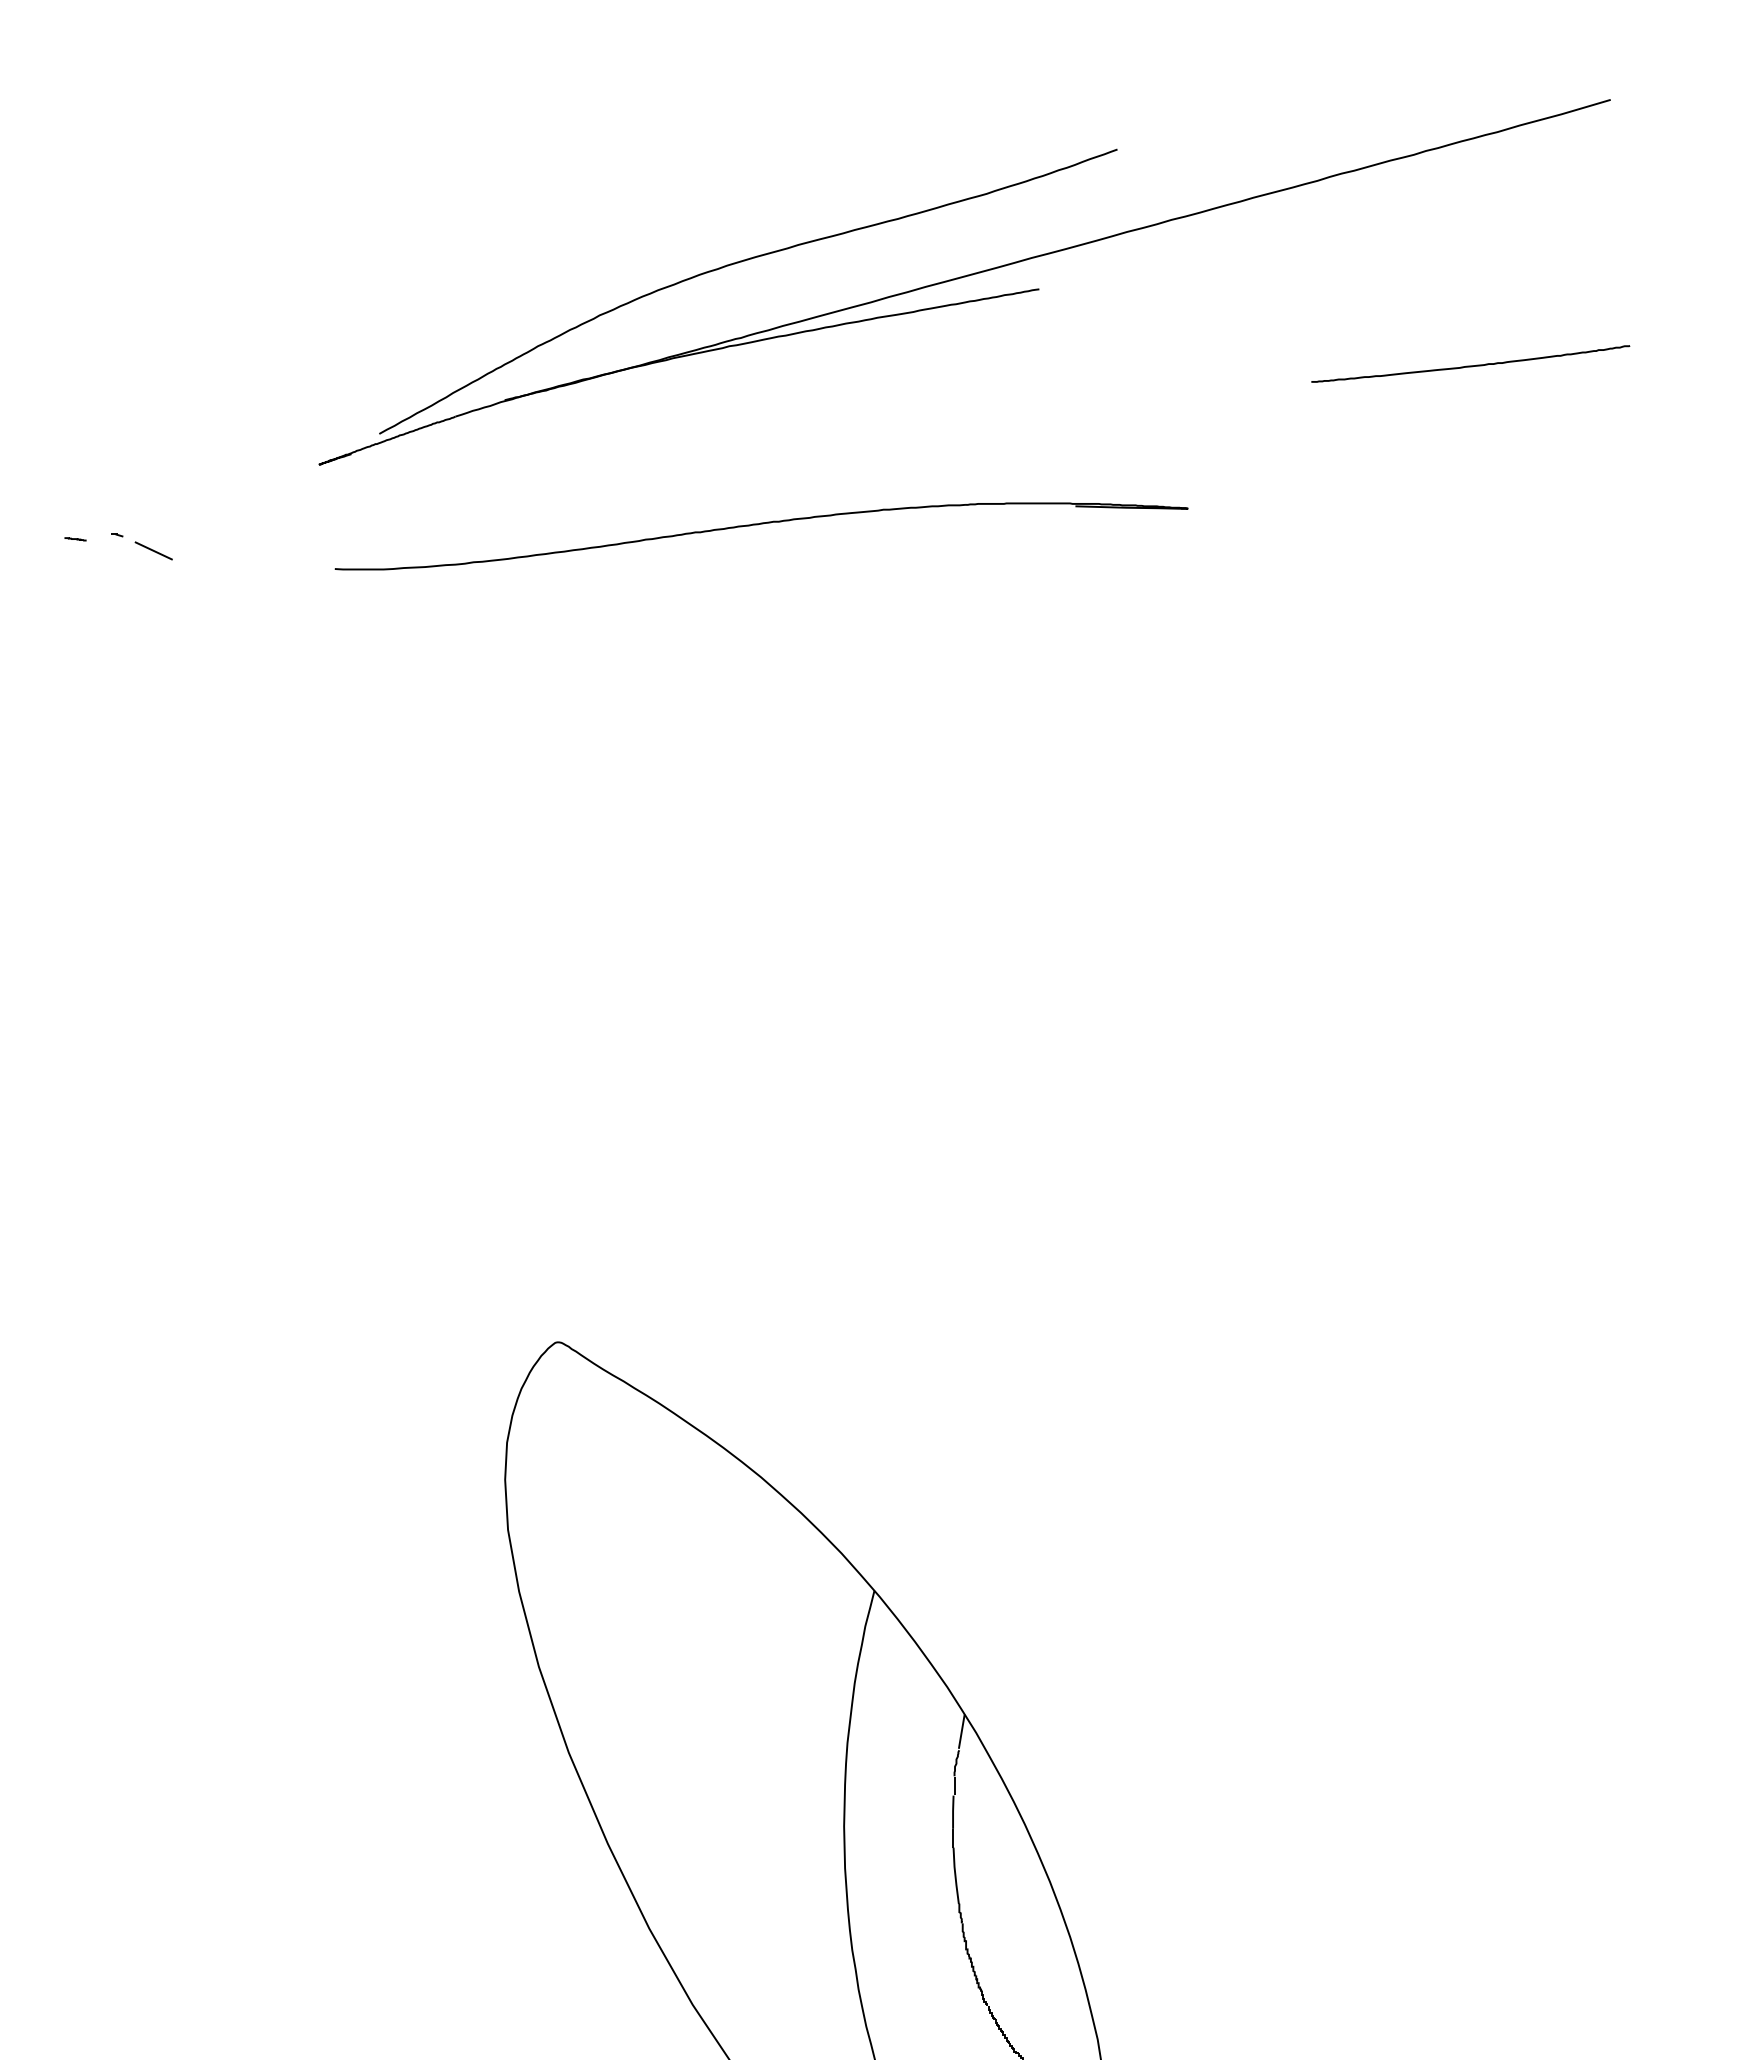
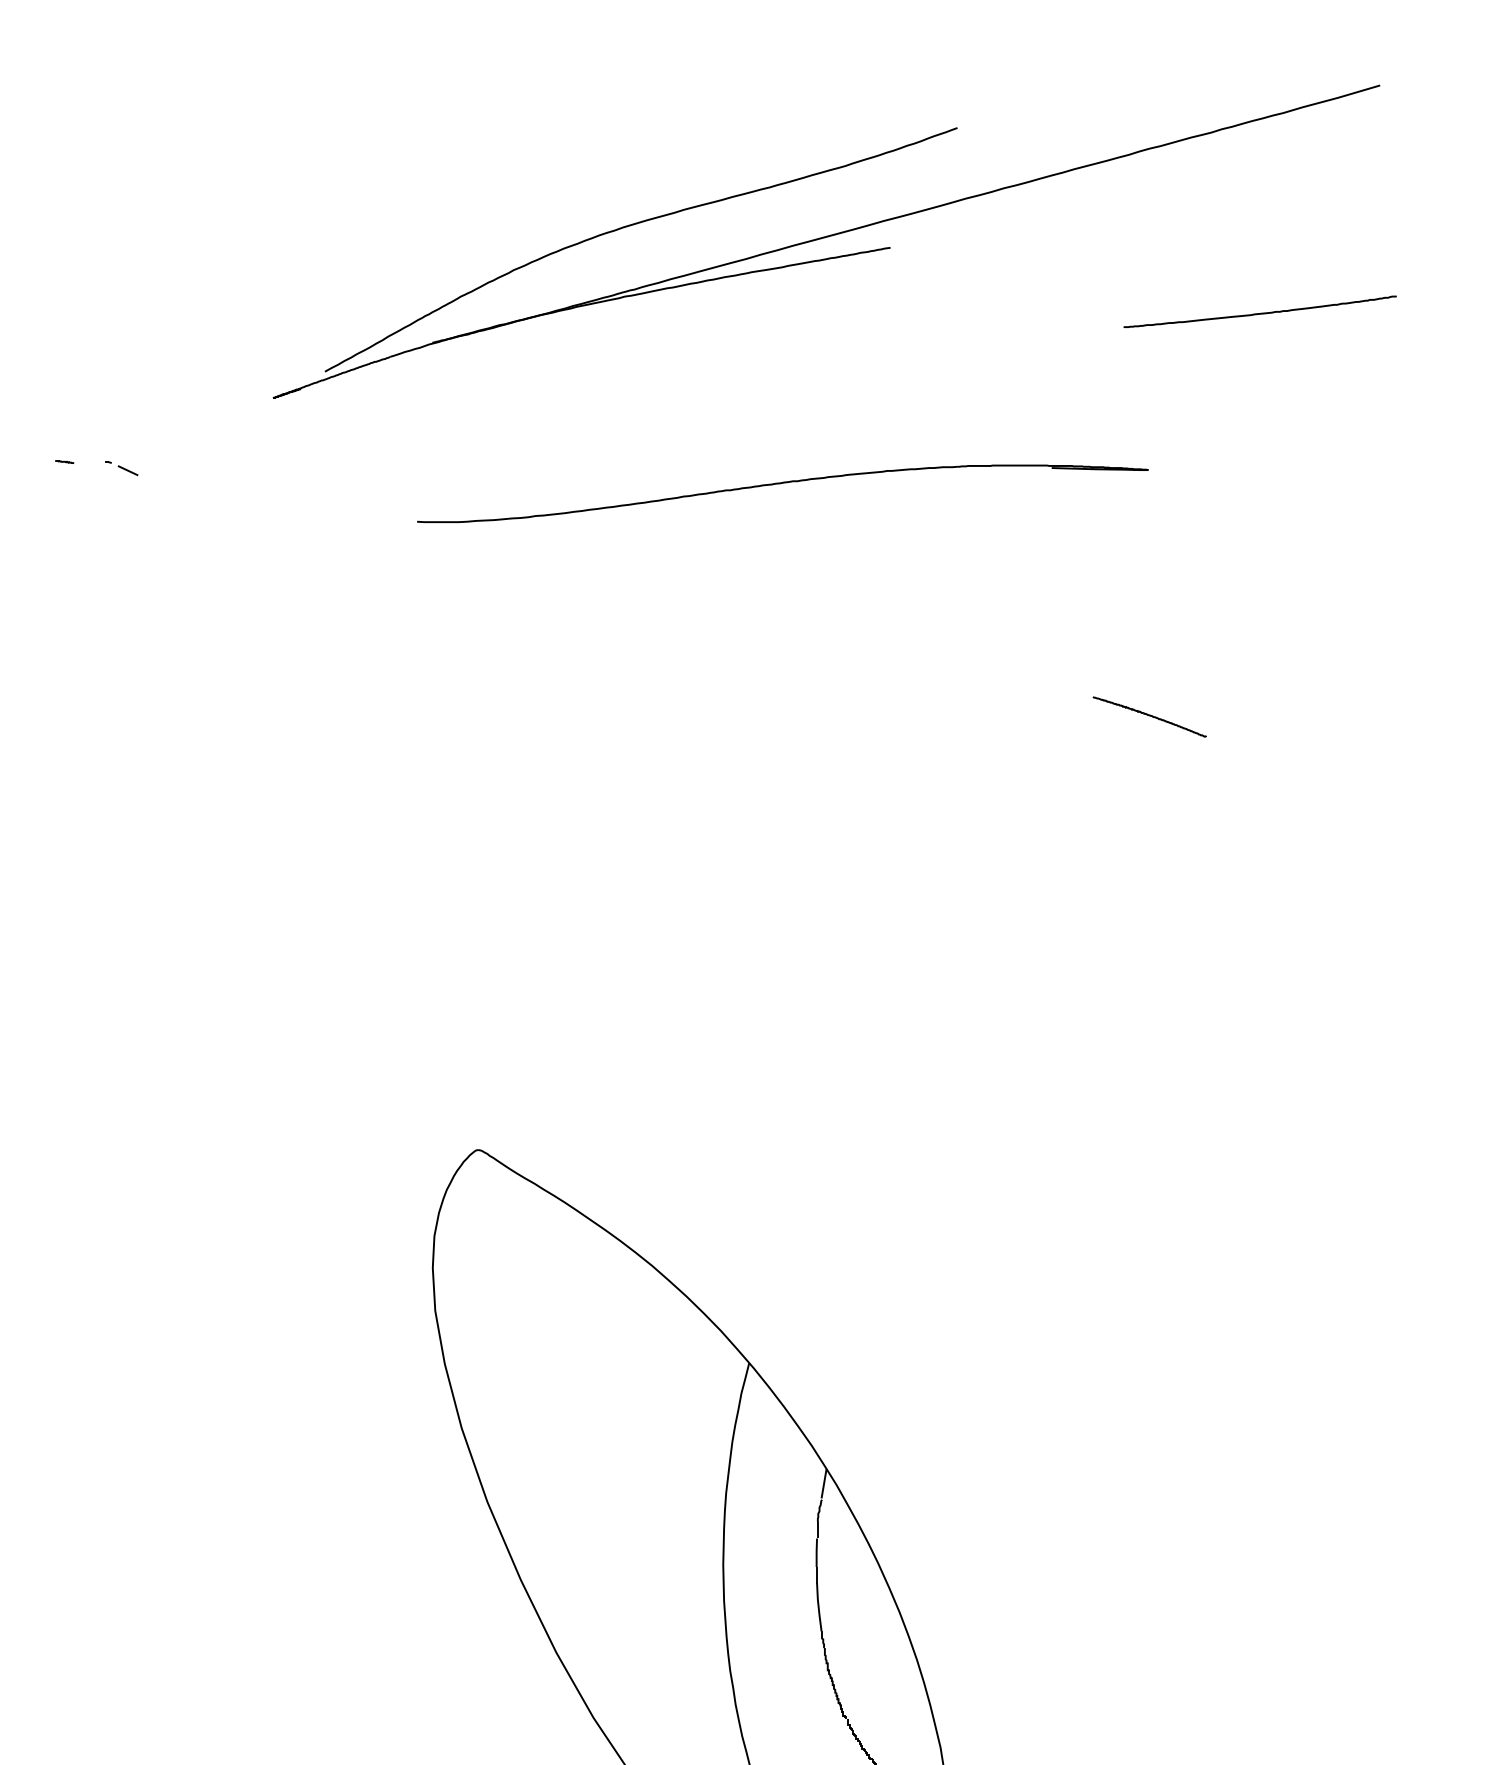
part: (758, 525) -> (780, 484), moved
part: (142, 546) -> (122, 468), size x0.62
part: (1341, 836) -> (1149, 716), added

